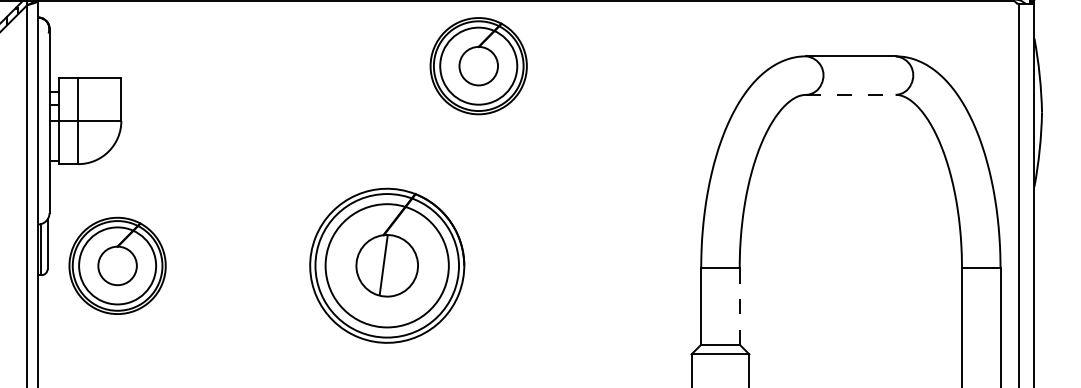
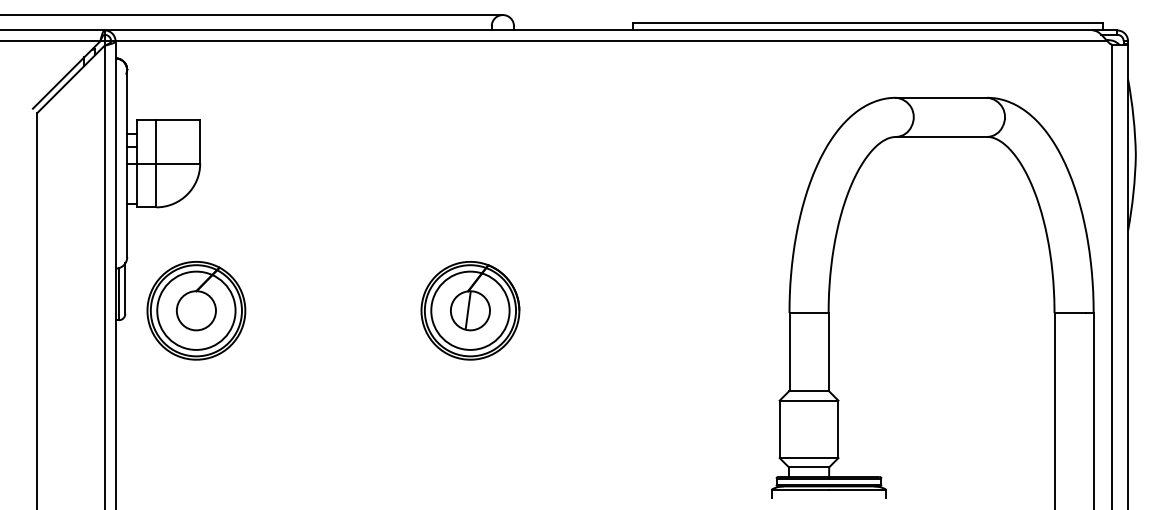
part: (478, 65) -> (563, 107), removed
line: (850, 94) -> (941, 136), dashed -> solid
part: (387, 265) -> (470, 310), size x0.62
line: (739, 305) -> (828, 351), dashed -> solid

